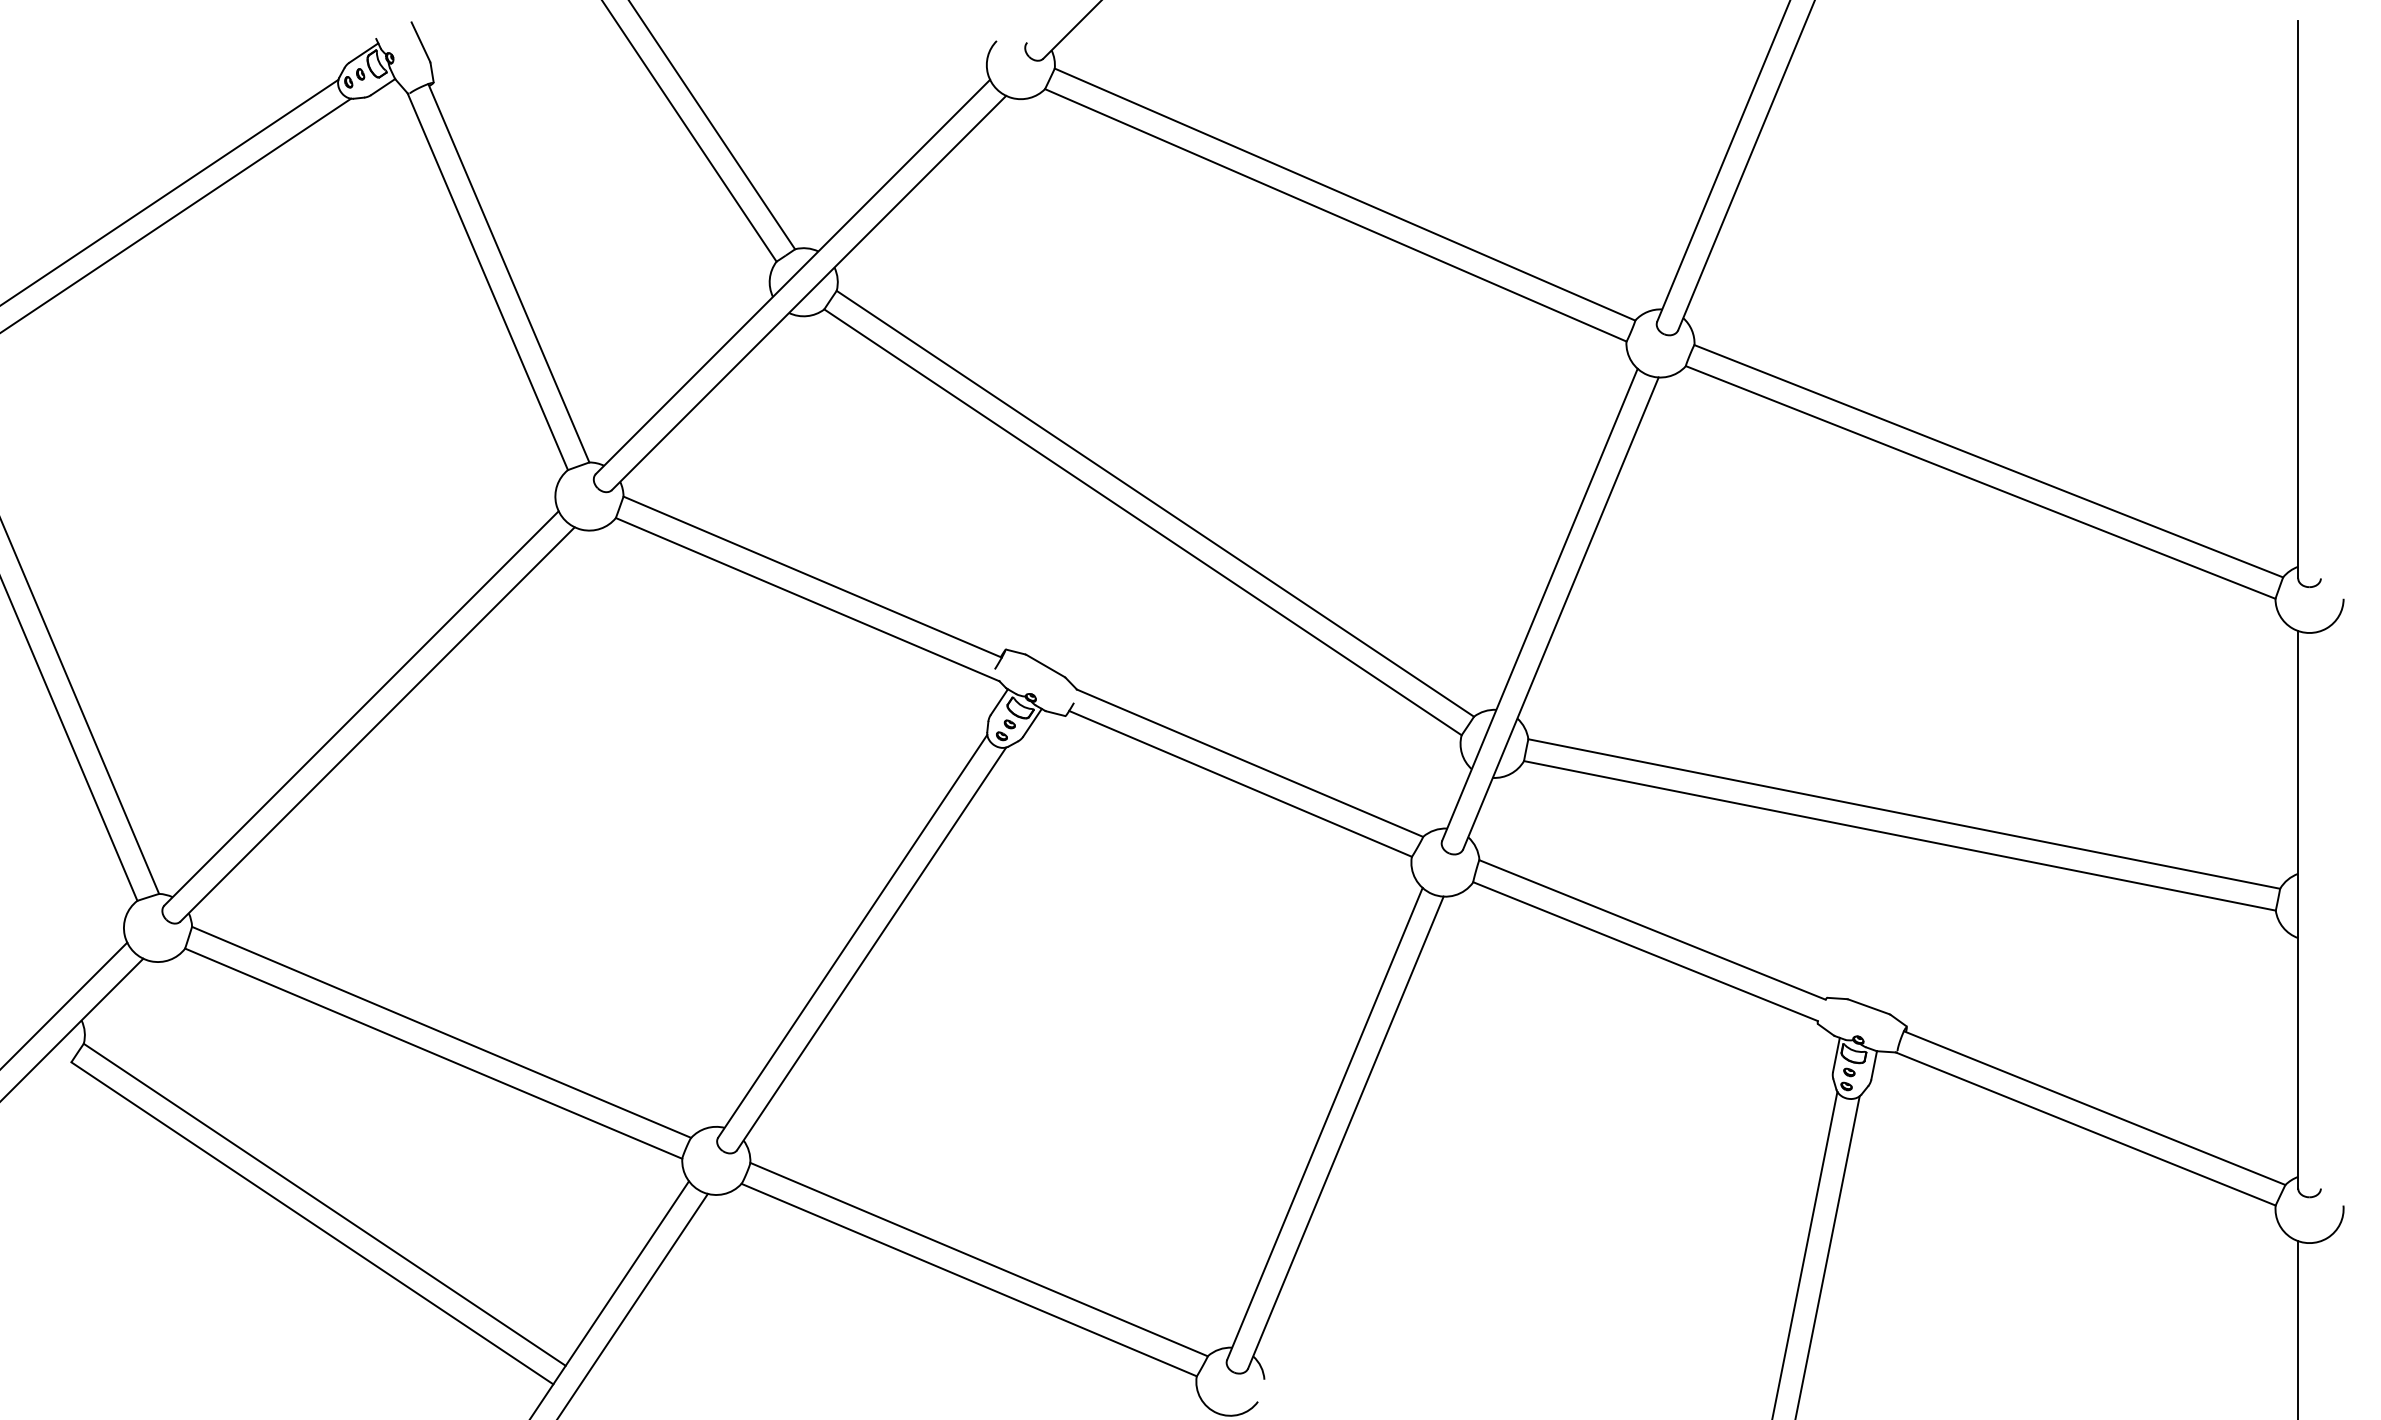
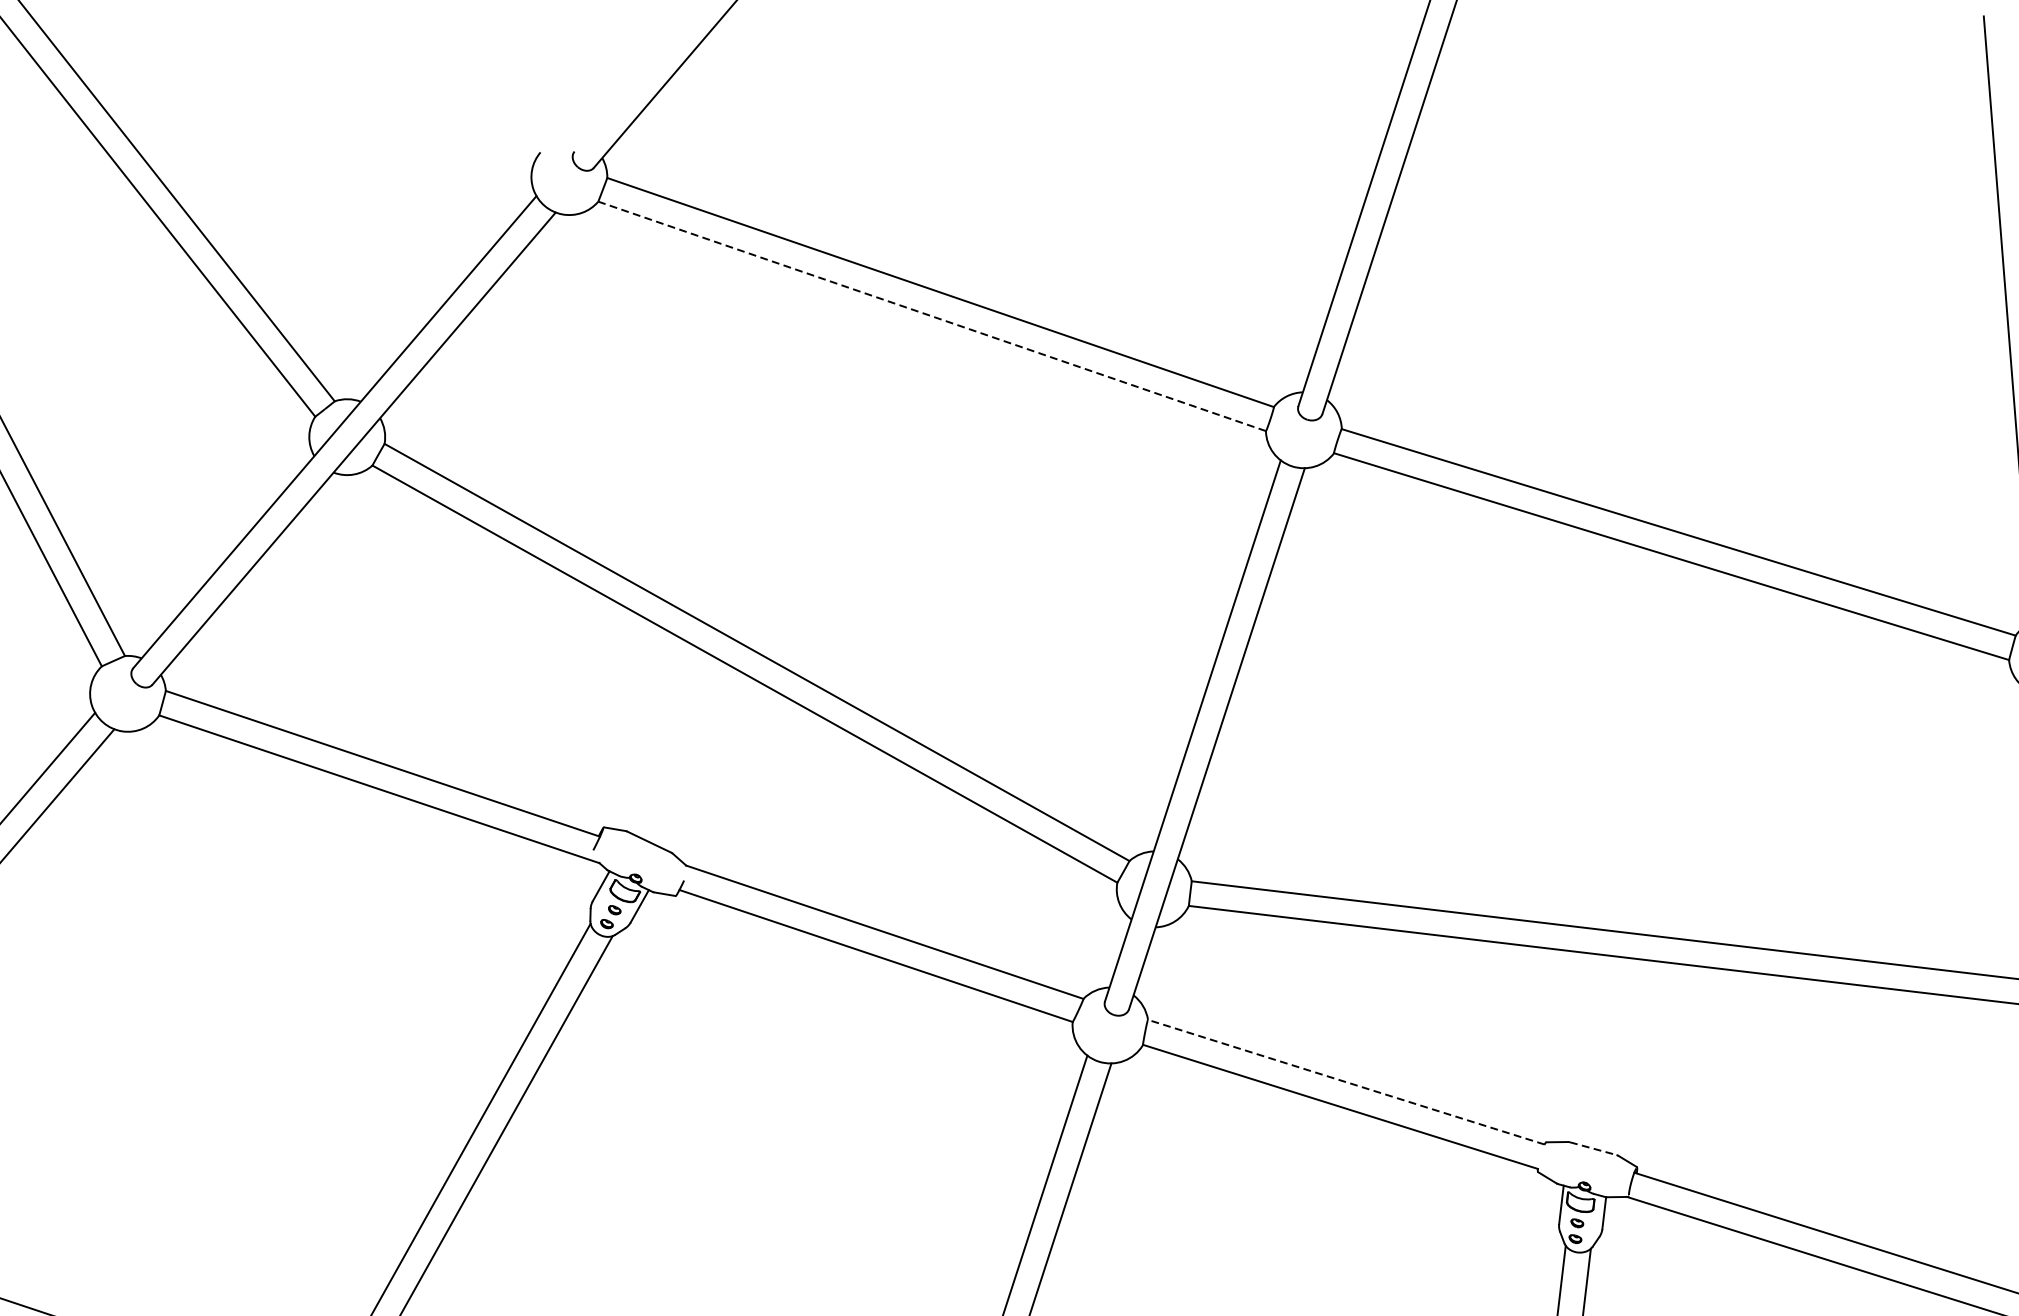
line: (1335, 215) -> (931, 316), solid -> dashed
line: (1652, 929) -> (1346, 1081), solid -> dashed
line: (1868, 1006) -> (1592, 1148), solid -> dashed

